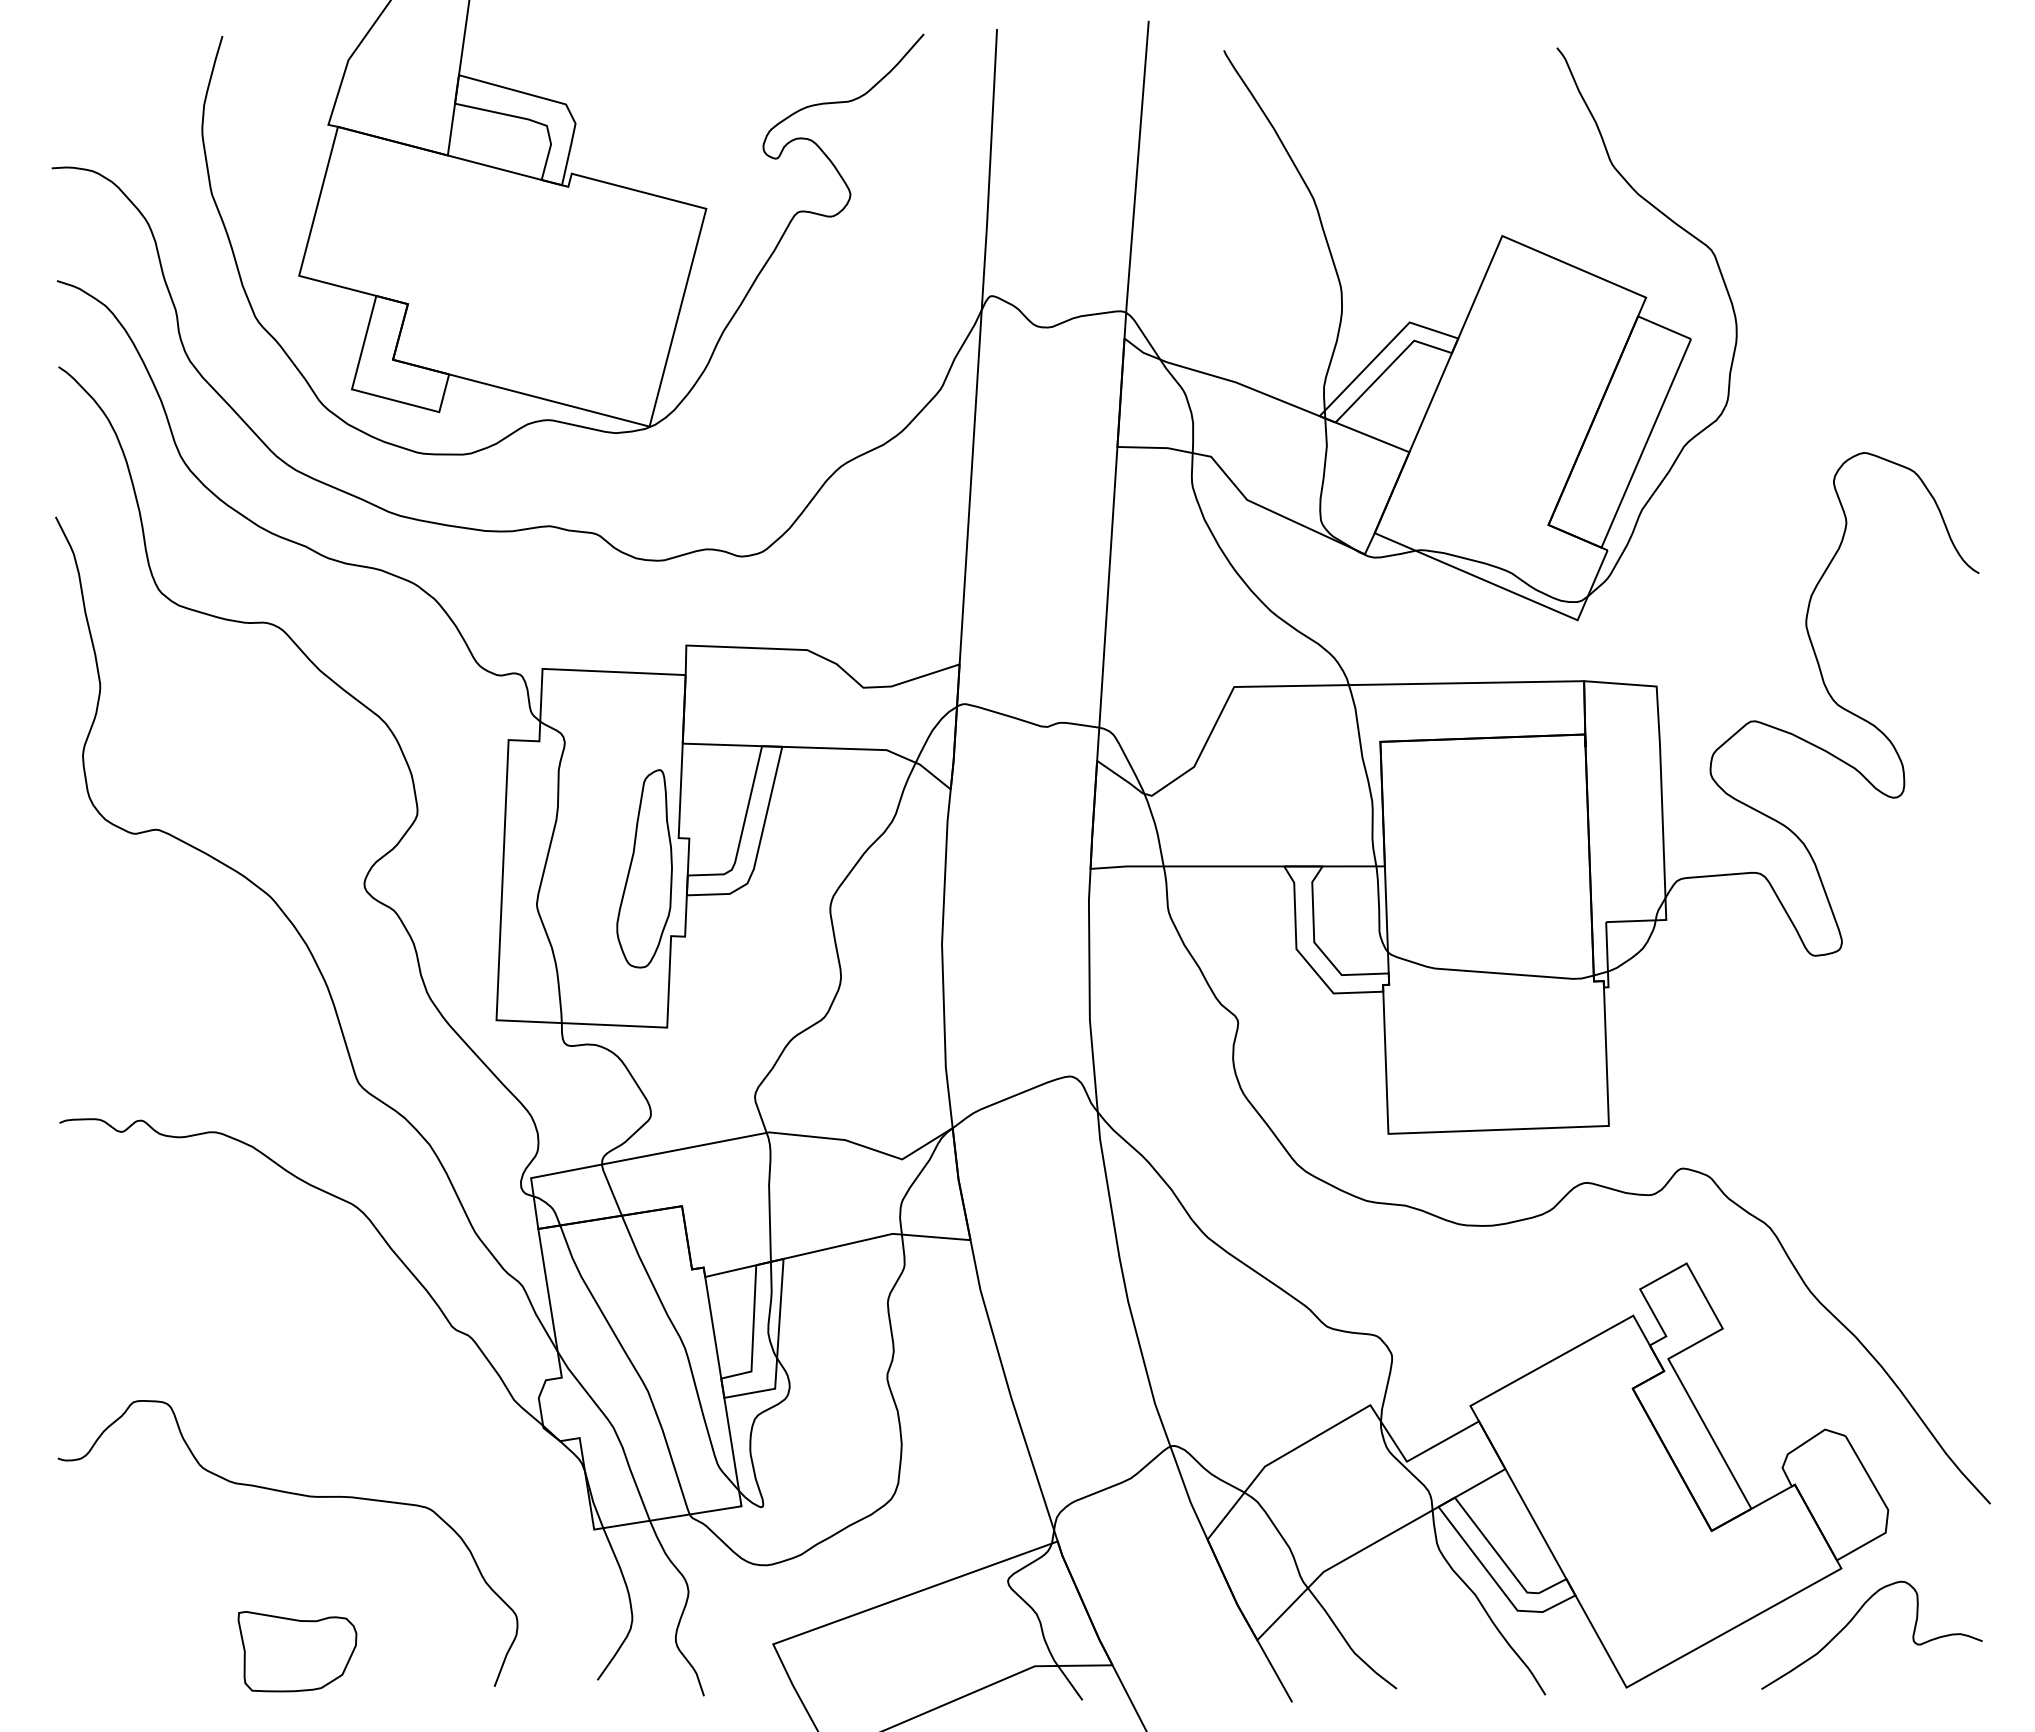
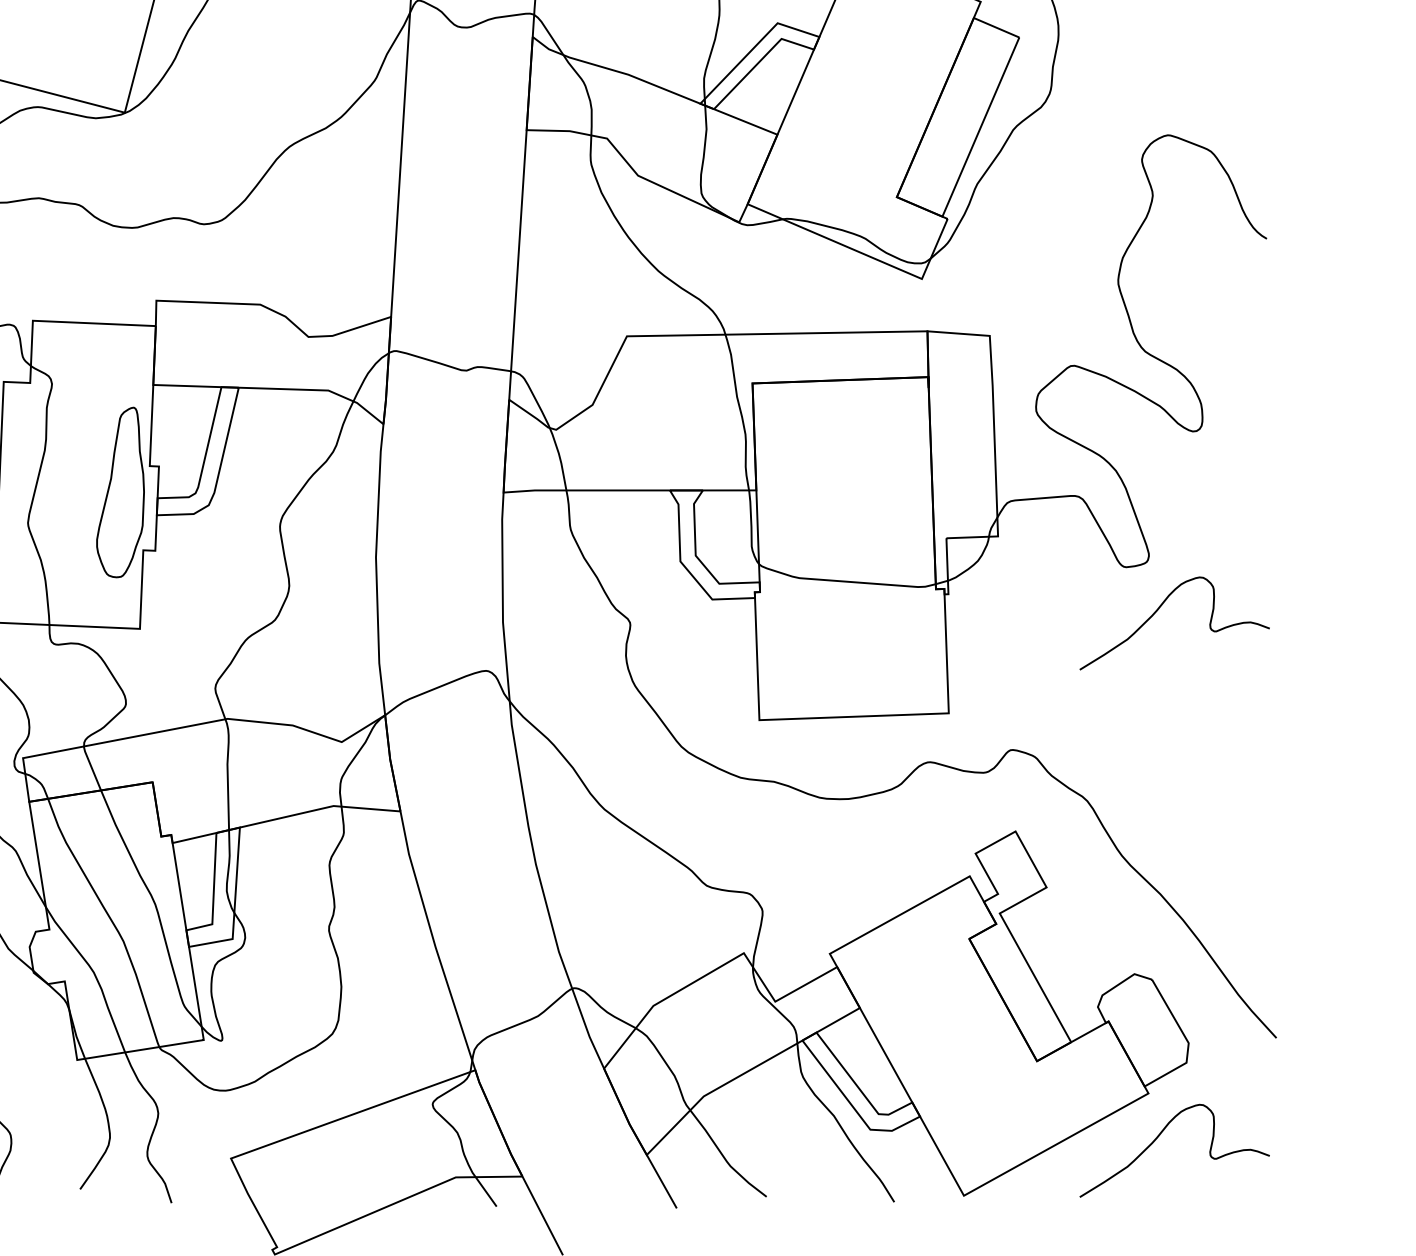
curve: (1853, 1005) -> (1158, 609), added

